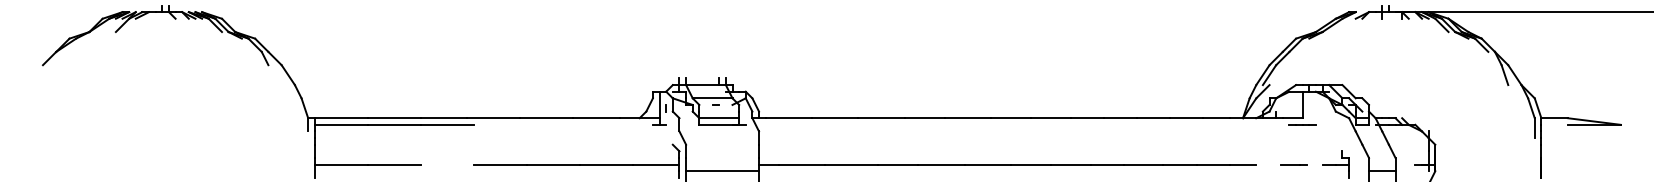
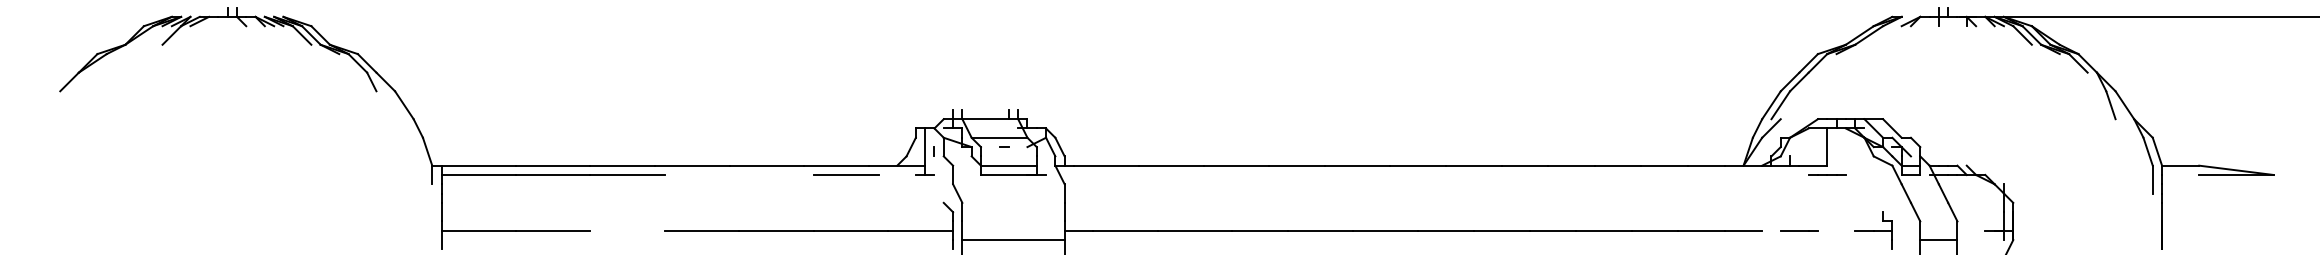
line: (603, 124) -> (846, 174), added
line: (1293, 164) -> (1798, 230), moved

